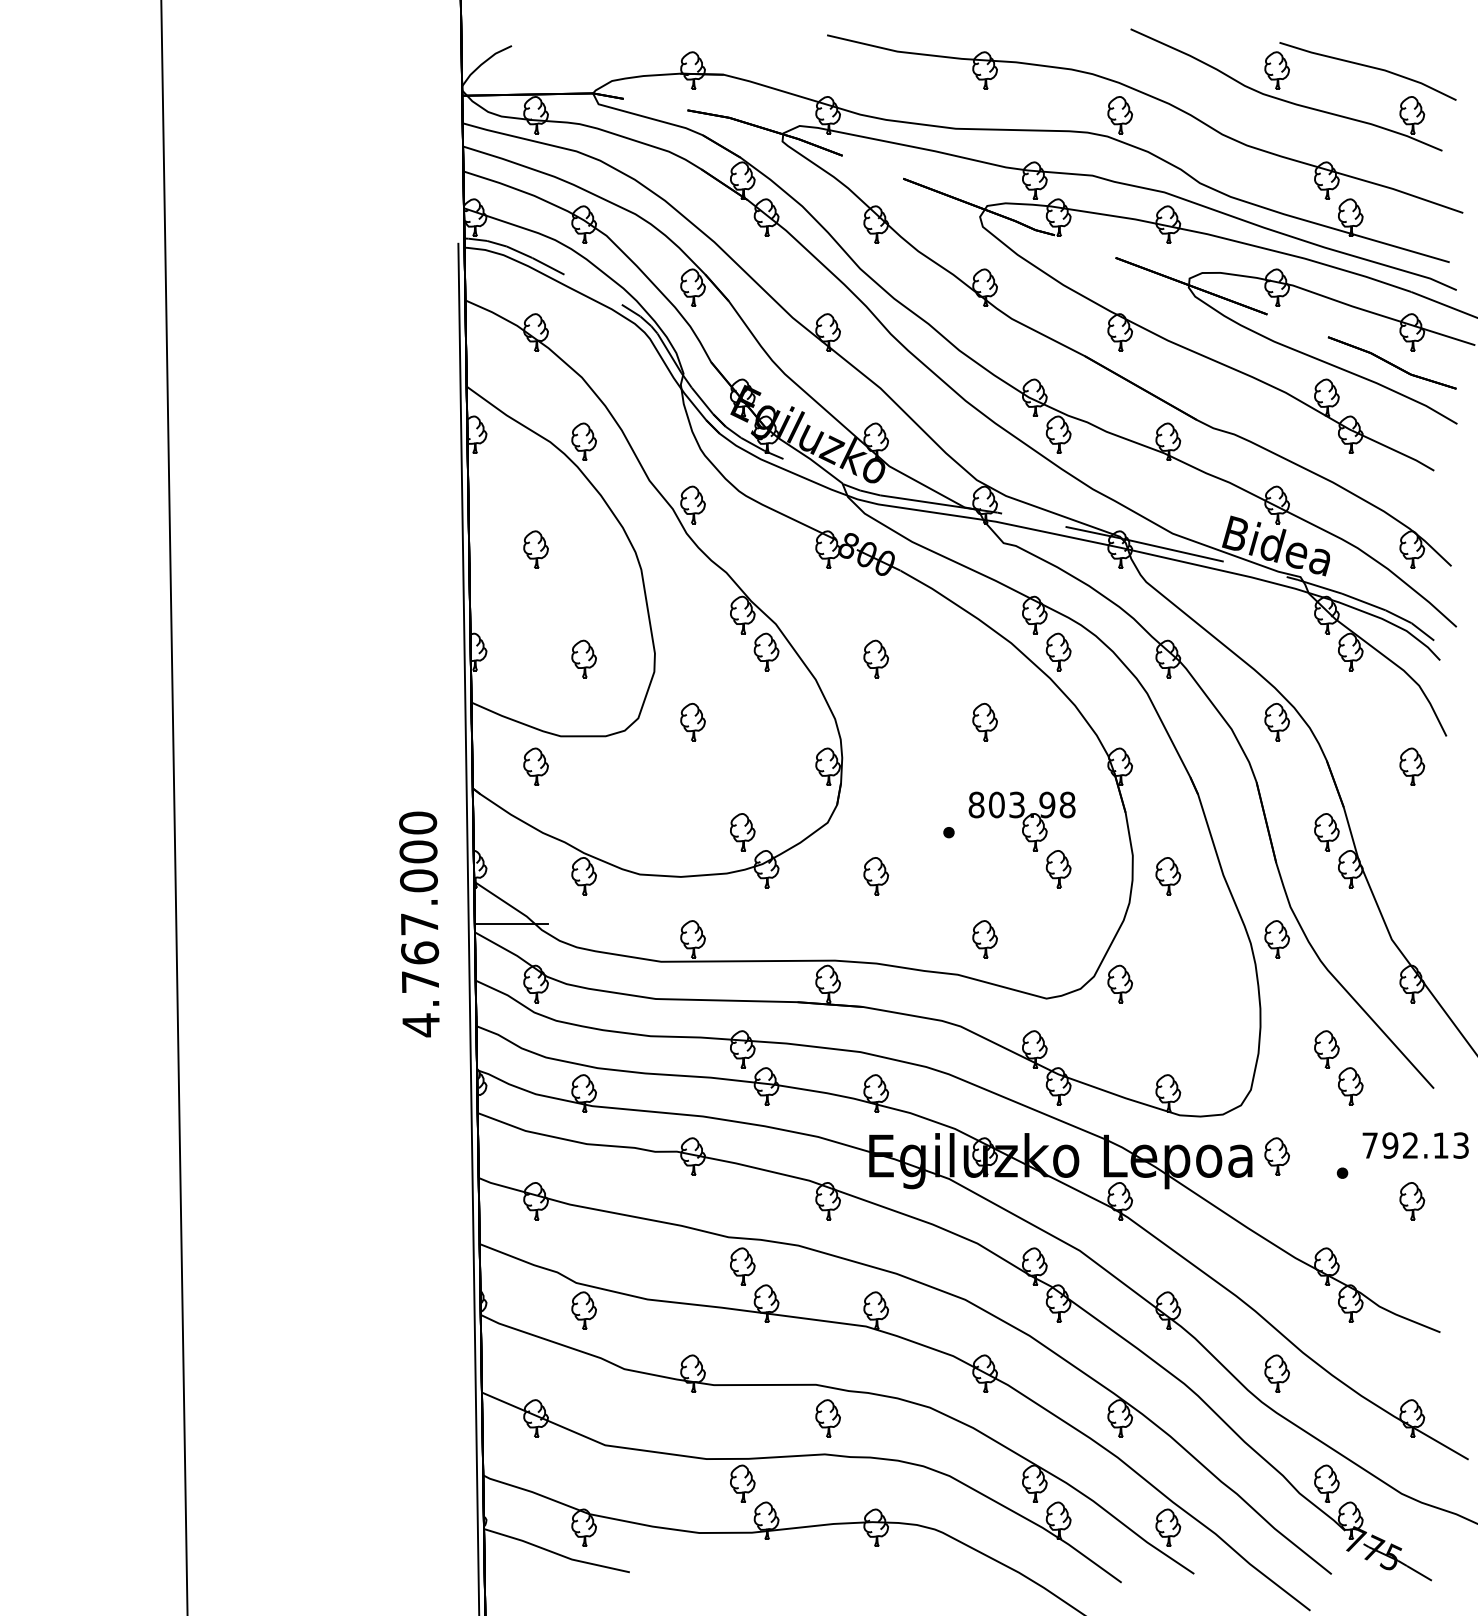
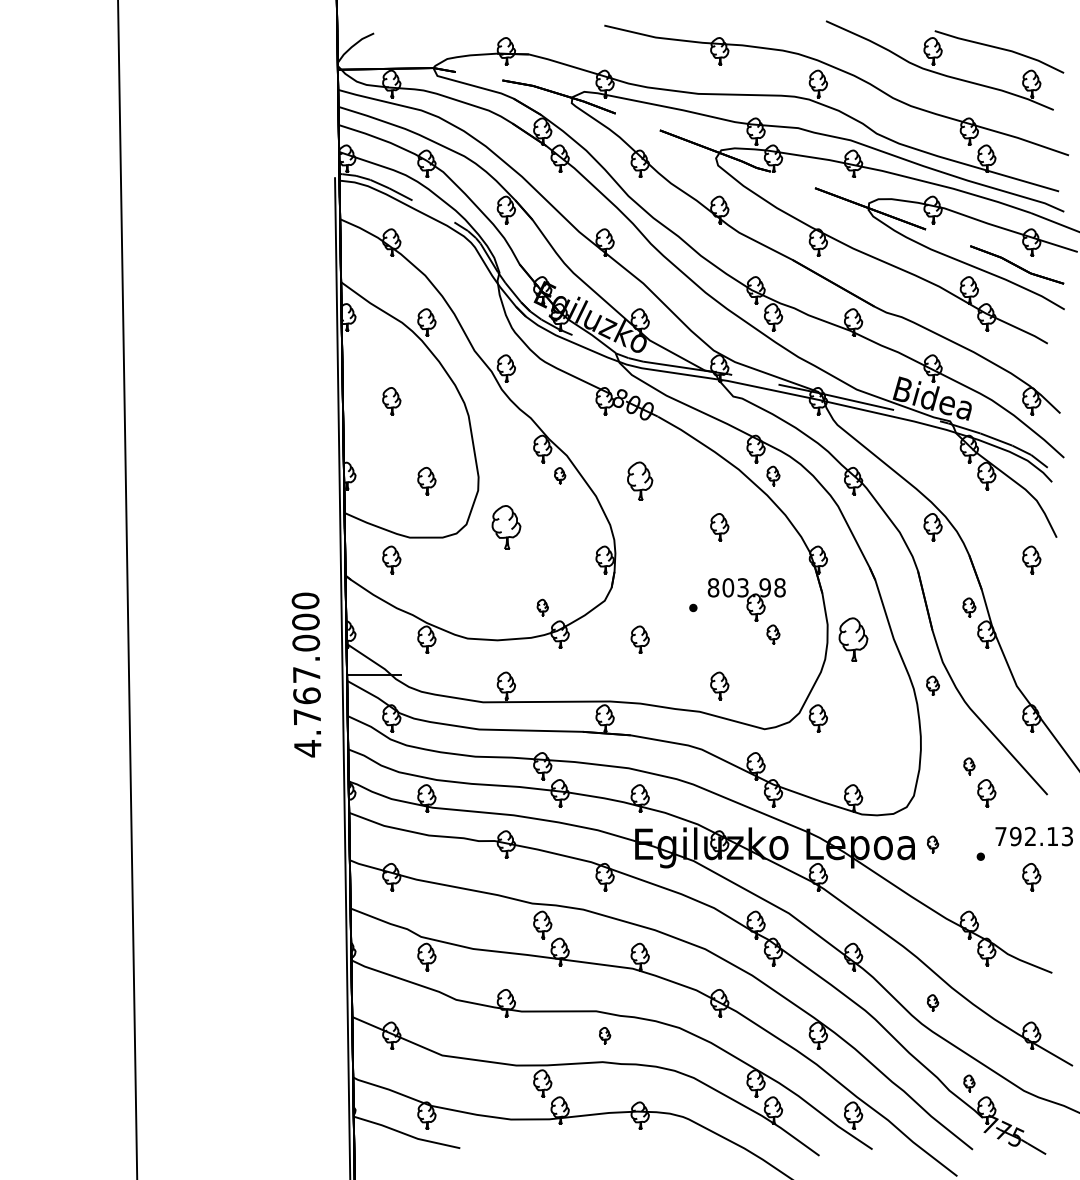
part: (766, 651) -> (560, 475), size x0.6
part: (1058, 651) -> (773, 475), size x0.7
part: (876, 658) -> (640, 480), size x1.4
part: (692, 721) -> (506, 526), size x1.6
part: (742, 832) -> (542, 607), size x0.6
part: (1326, 832) -> (969, 607), size x0.7
part: (1058, 869) -> (773, 634), size x0.7
part: (1168, 876) -> (853, 640), size x1.6
part: (1276, 939) -> (932, 686), size x0.7
part: (1326, 1049) -> (969, 766), size x0.6
part: (1276, 1156) -> (932, 844), size x0.6
part: (1276, 1373) -> (932, 1003), size x0.6
part: (827, 1418) -> (604, 1035), size x0.6
part: (1326, 1483) -> (969, 1083), size x0.6

